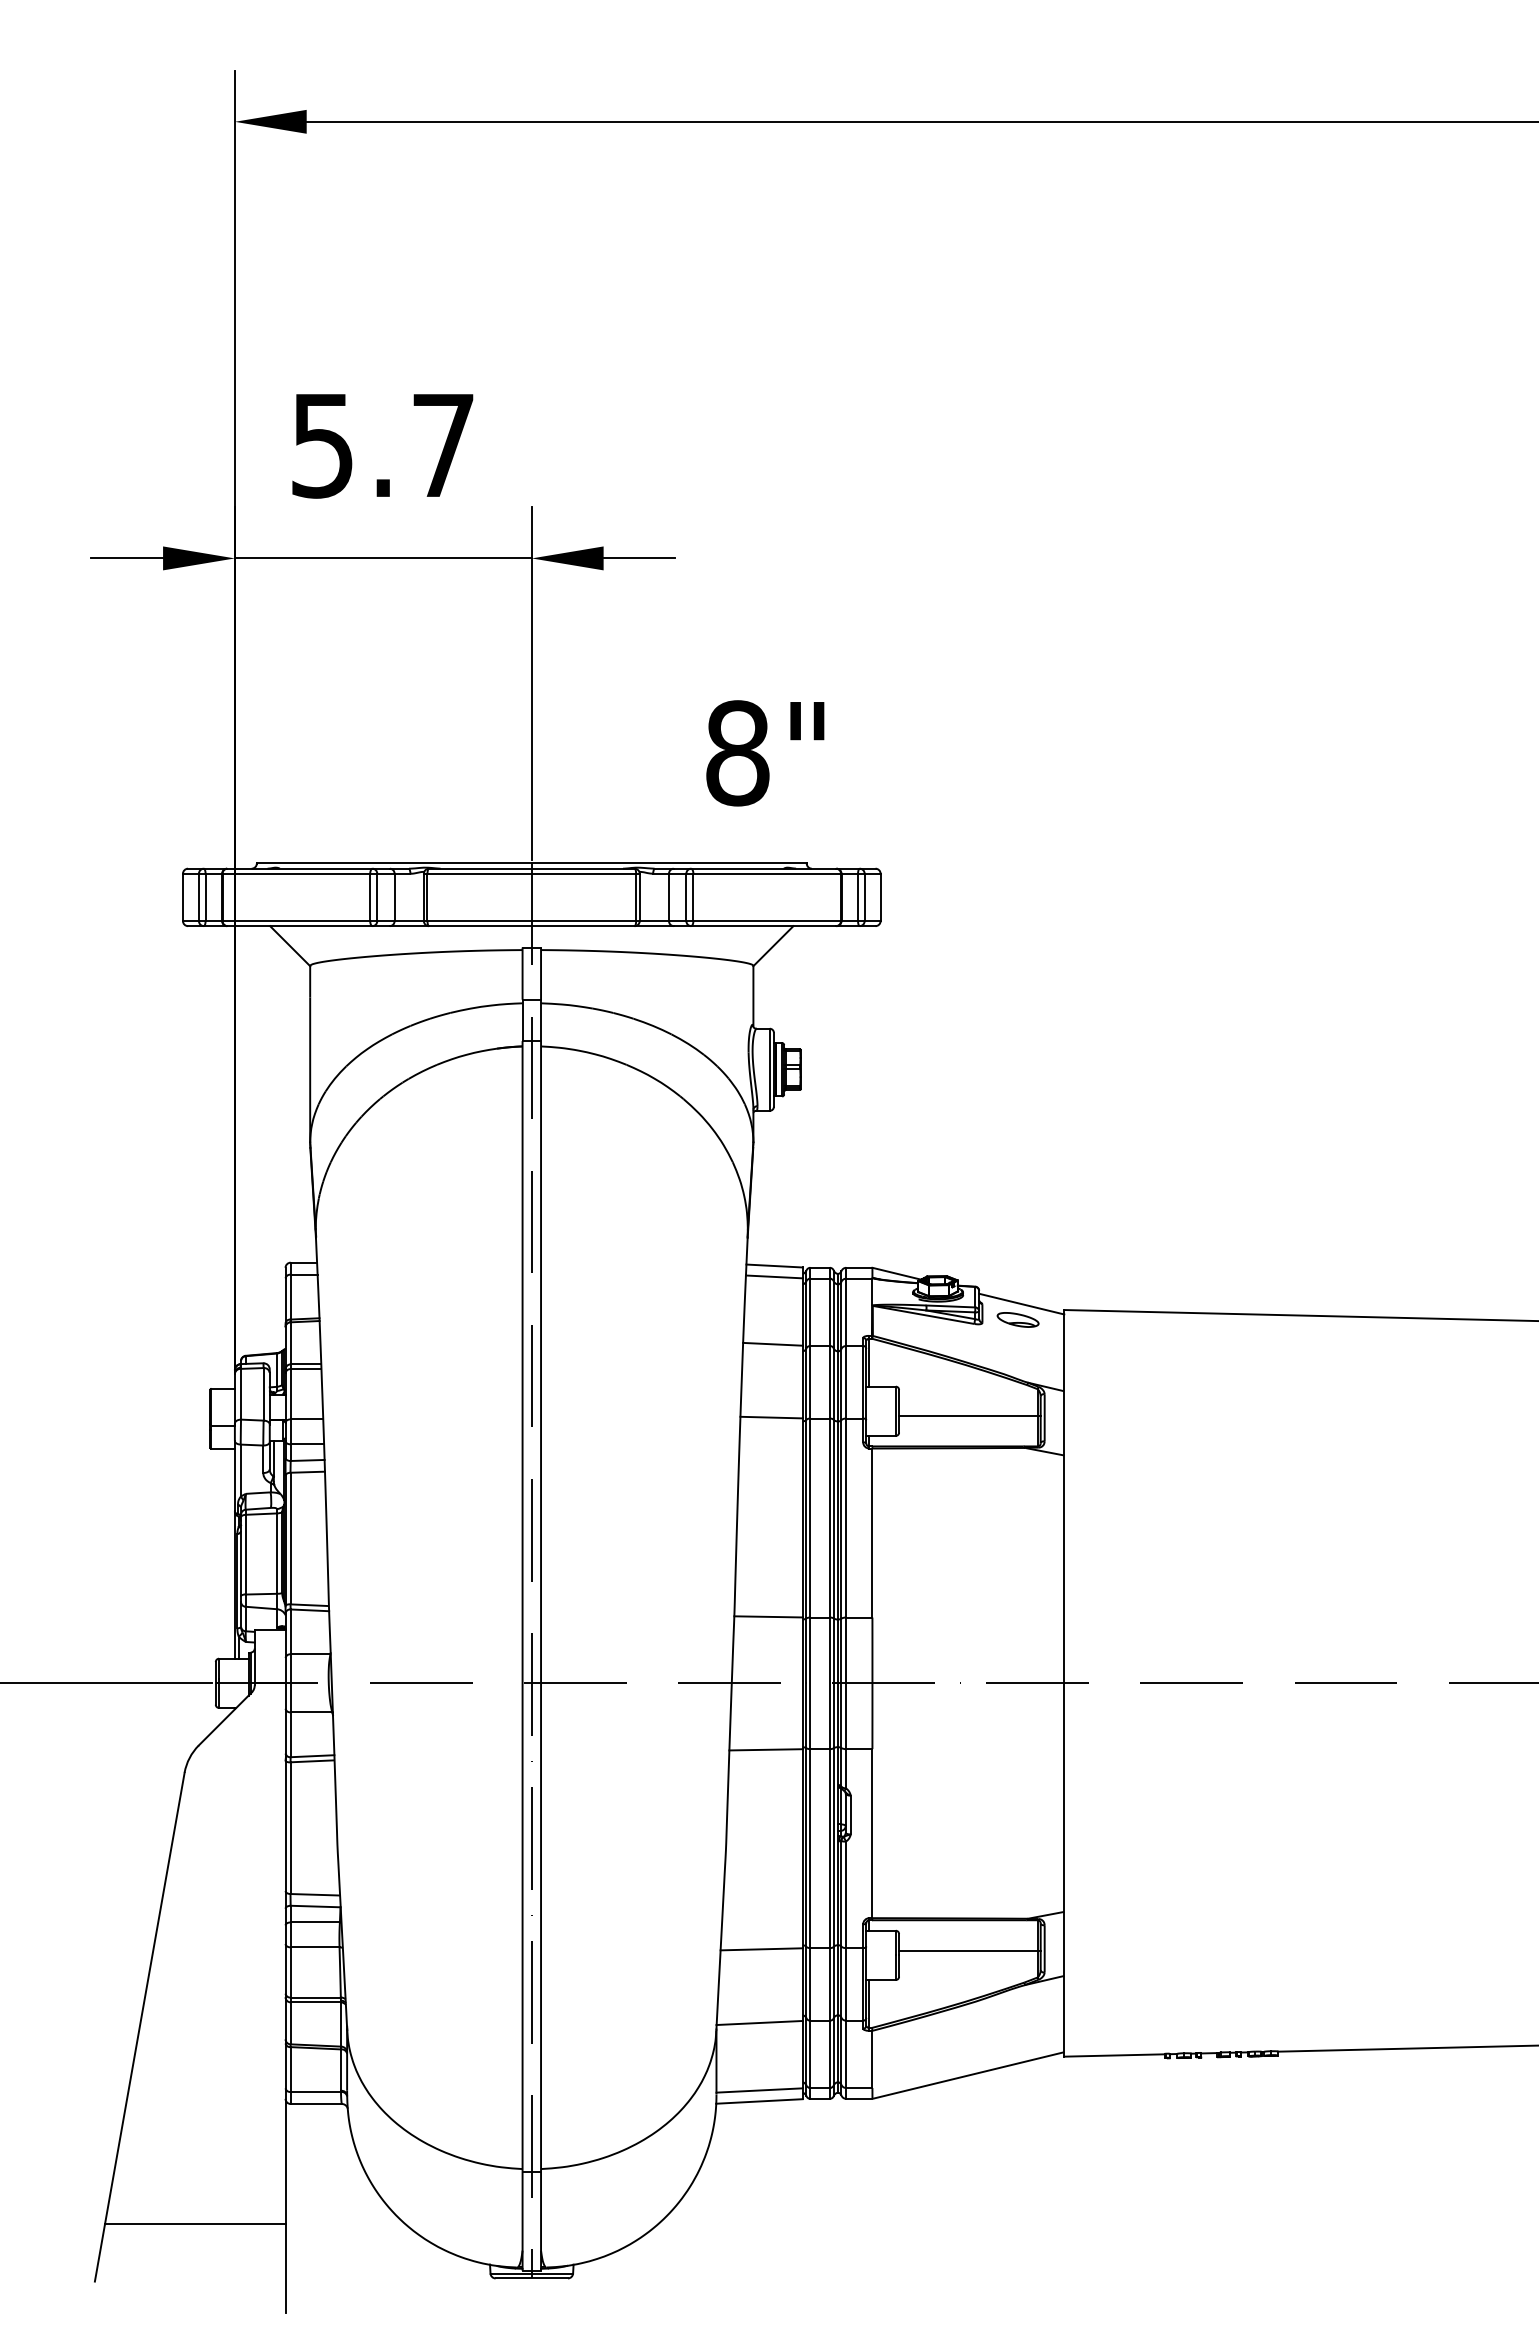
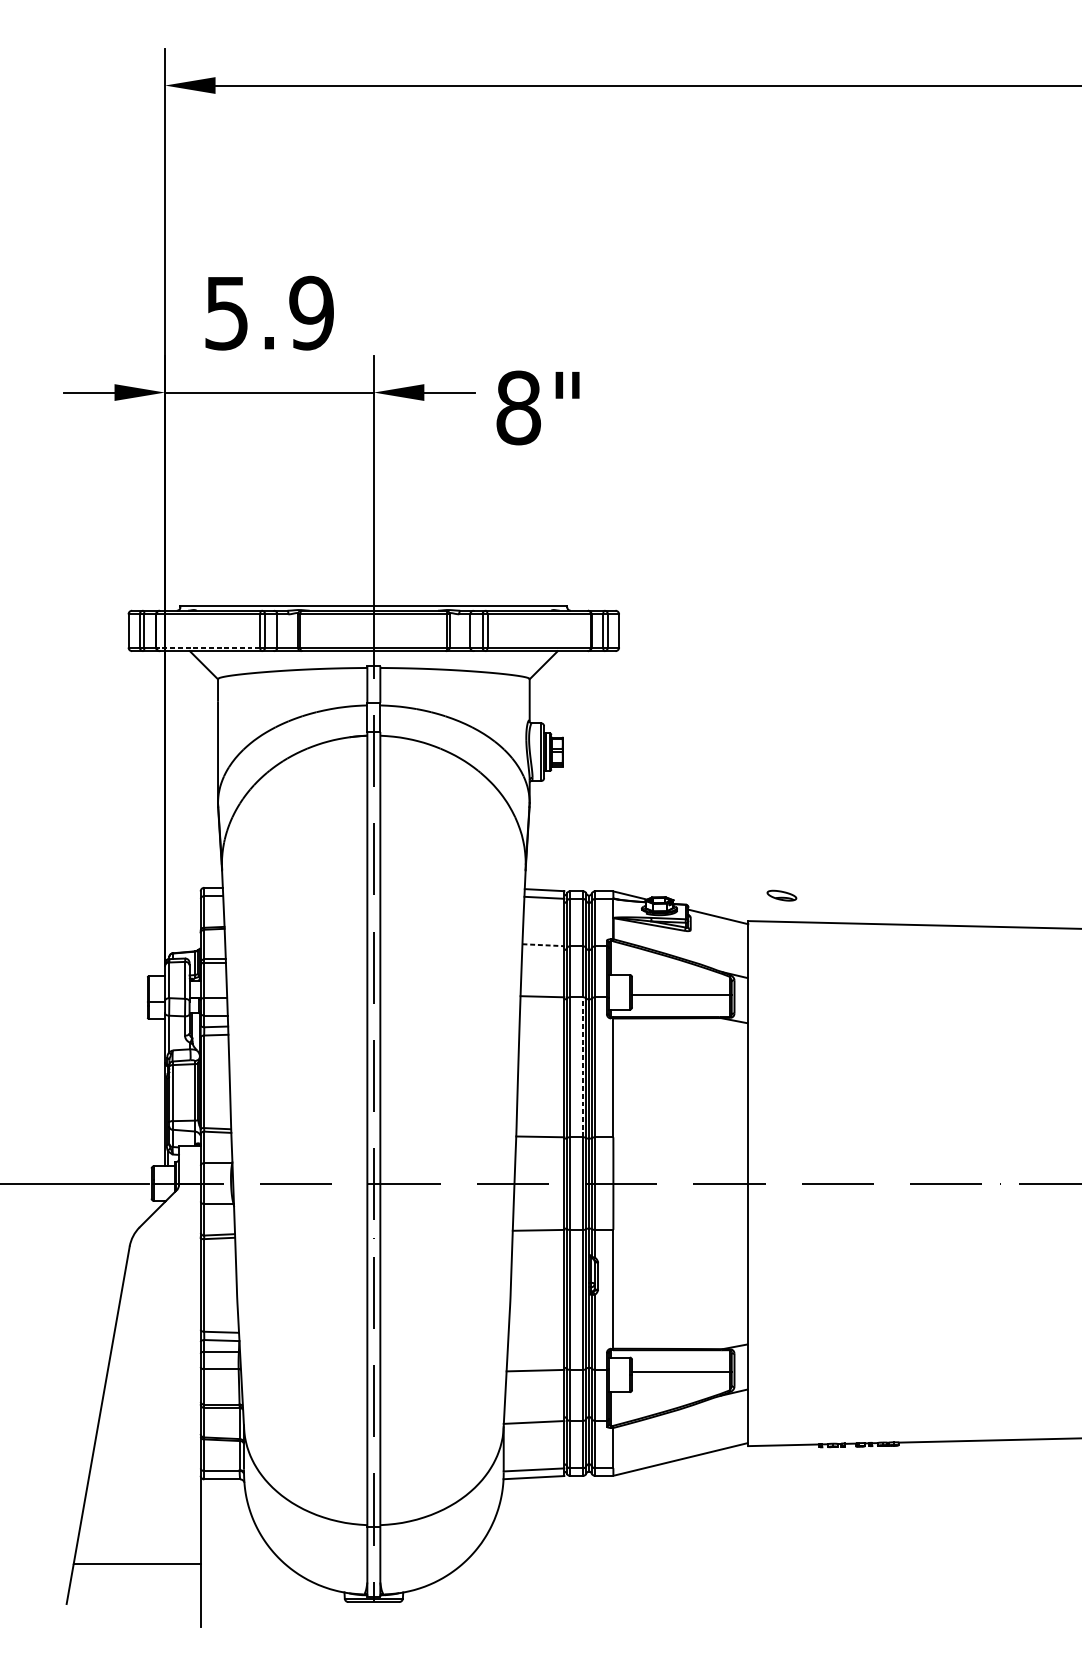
text: (443, 445) -> (311, 313), 5.7 -> 5.9
text: (765, 753) -> (538, 408), moved
line: (296, 921) -> (208, 647), solid -> dashed
part: (1017, 1319) -> (781, 895), moved
line: (772, 1344) -> (543, 945), solid -> dashed
line: (829, 1518) -> (583, 1067), solid -> dashed

